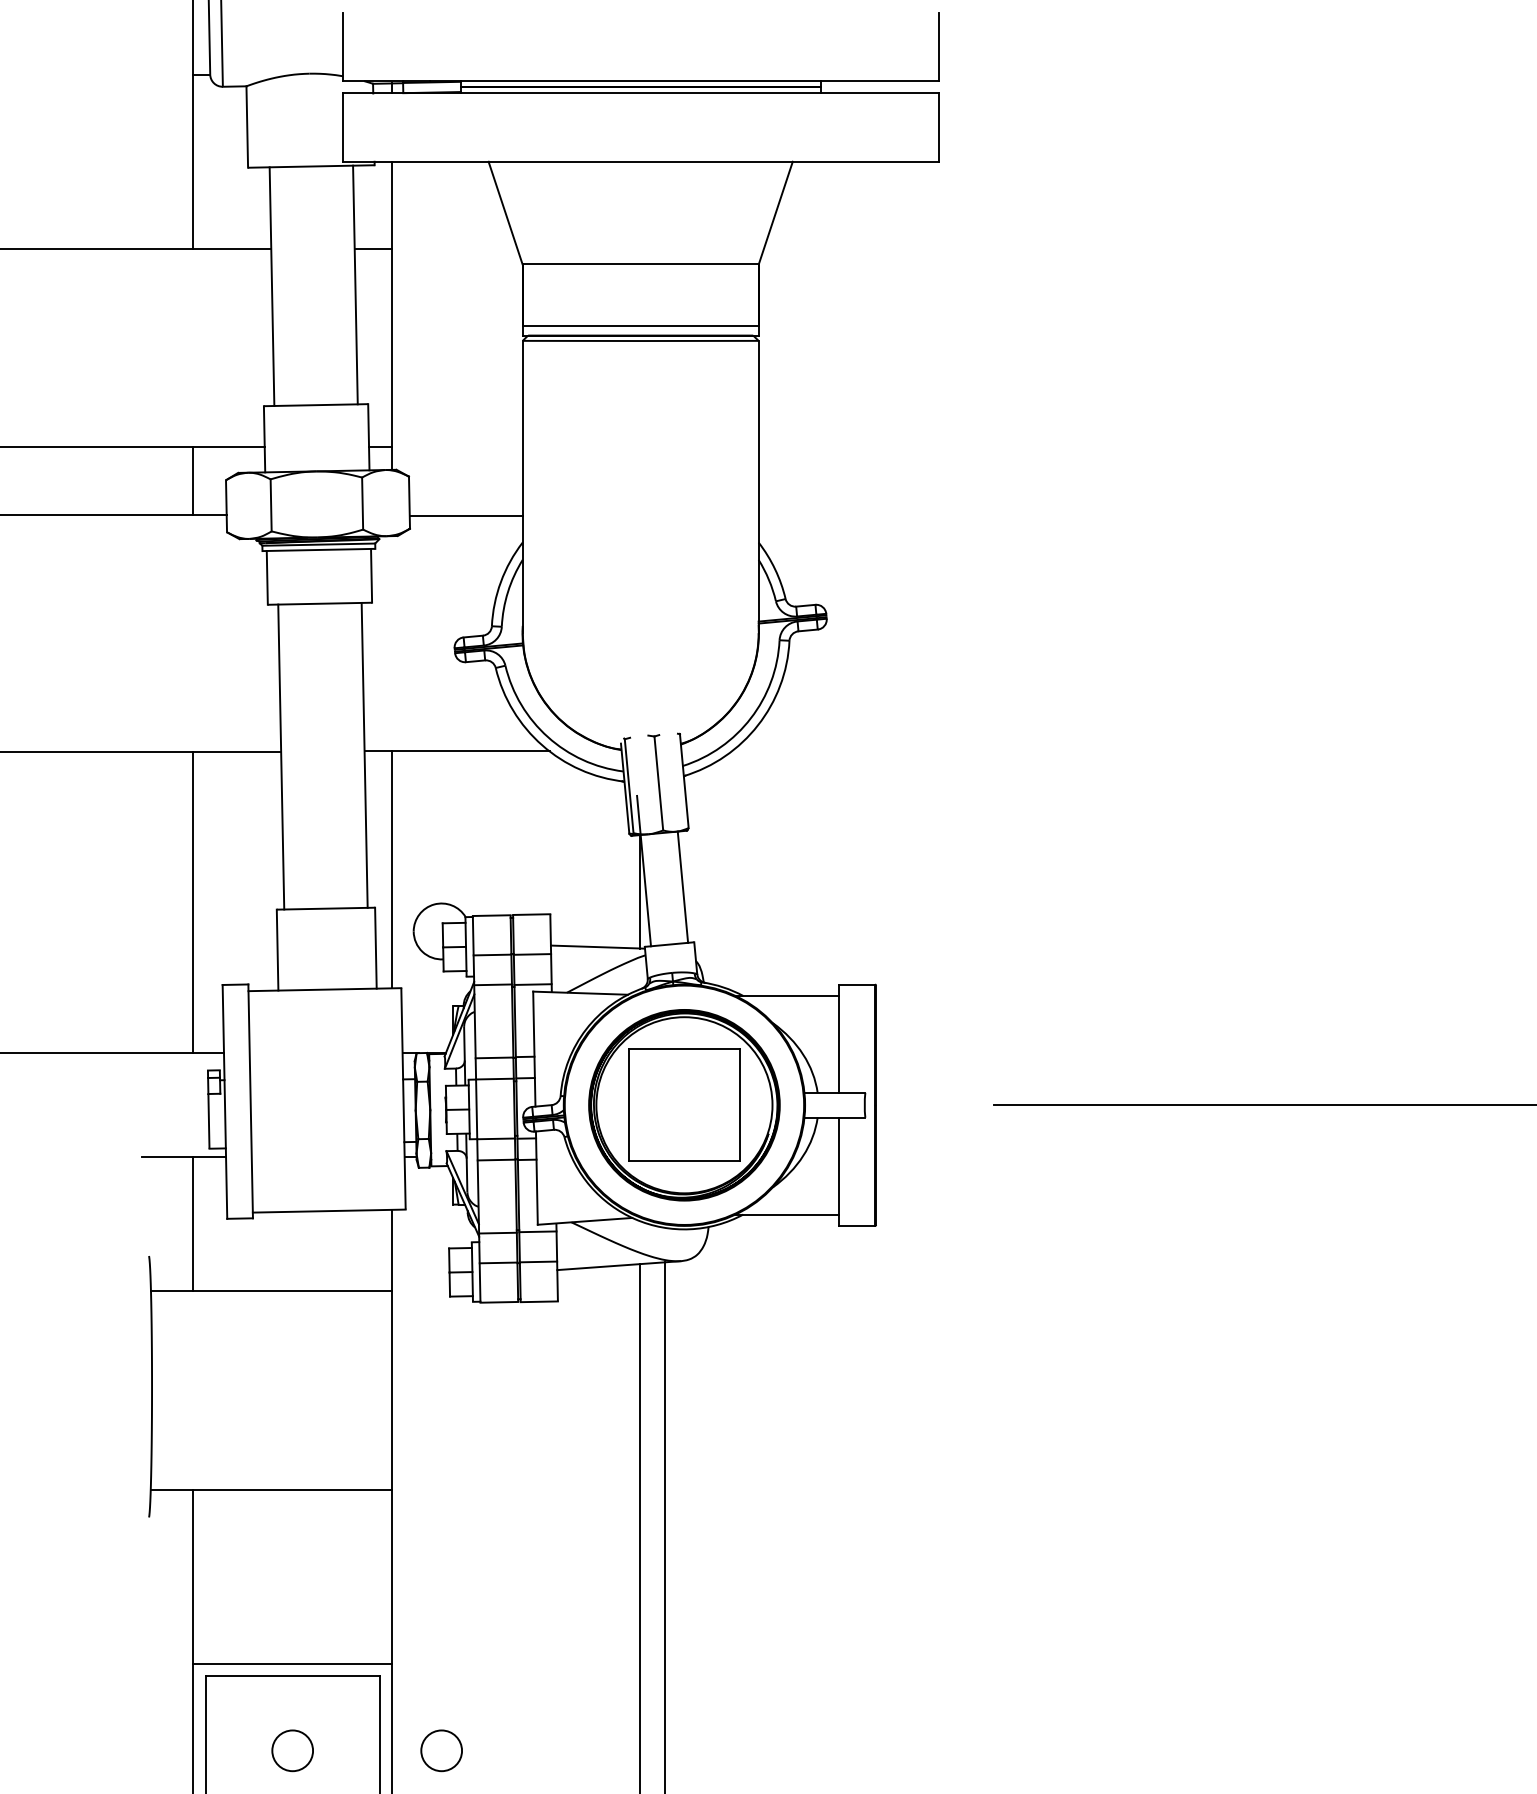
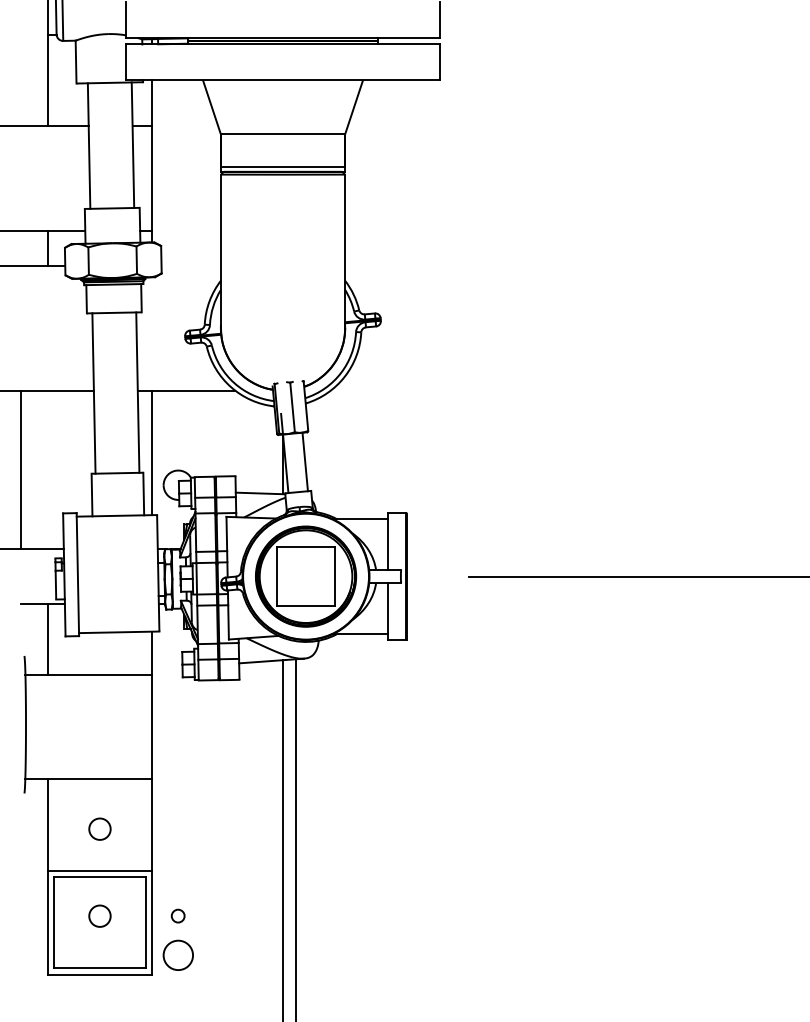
line: (464, 515) -> (190, 266), removed
line: (192, 901) -> (20, 469), moved
circle: (291, 1584) -> (99, 828), added
circle: (440, 1749) -> (177, 915), size x0.6

